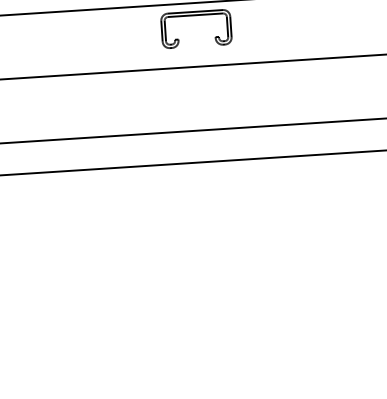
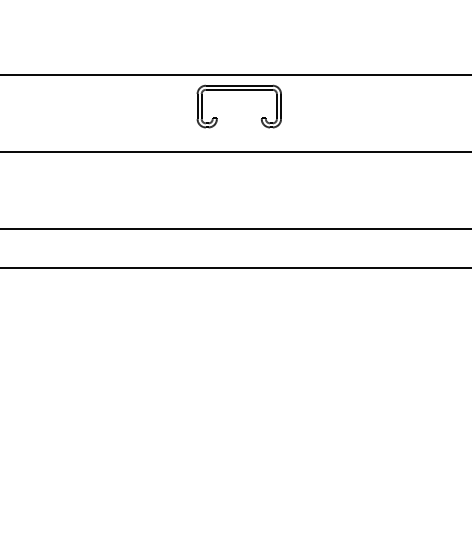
part: (194, 15) -> (238, 90), moved

